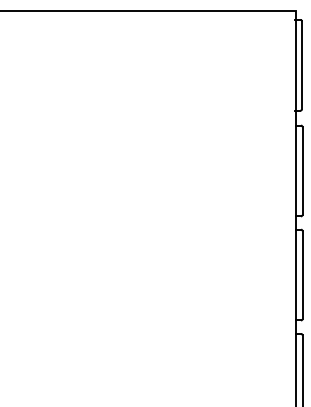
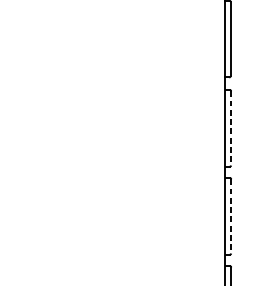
line: (302, 171) -> (231, 128), solid -> dashed
line: (302, 275) -> (231, 216), solid -> dashed

